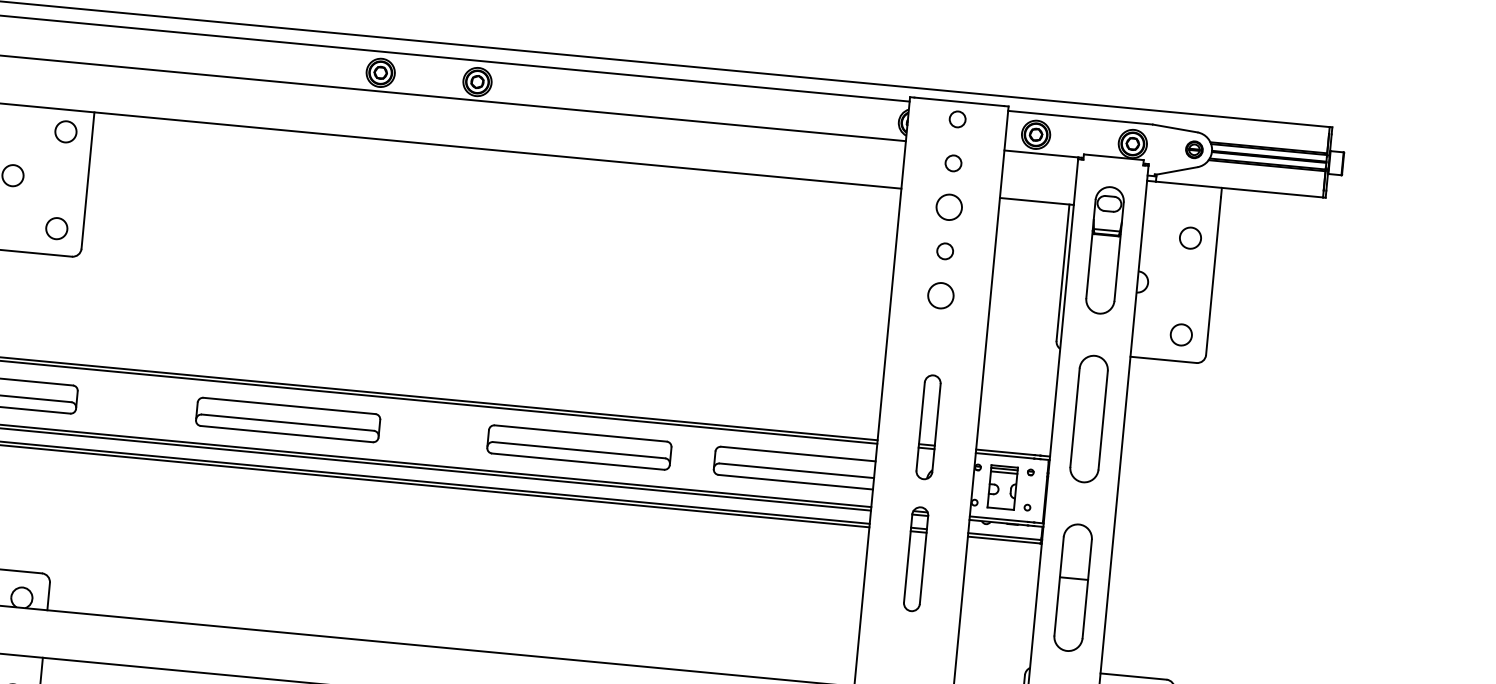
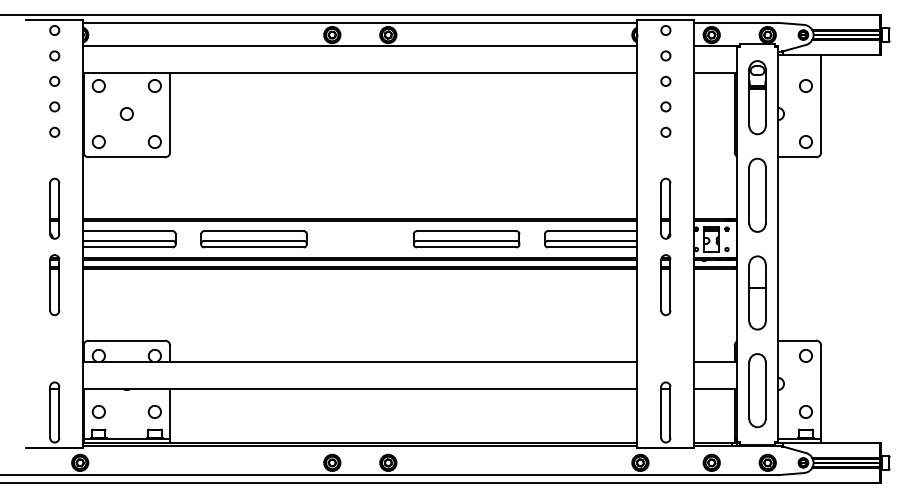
circle: (948, 207) -> (665, 81), size x0.62
circle: (940, 293) -> (665, 131), size x0.62
part: (287, 420) -> (253, 239), moved

